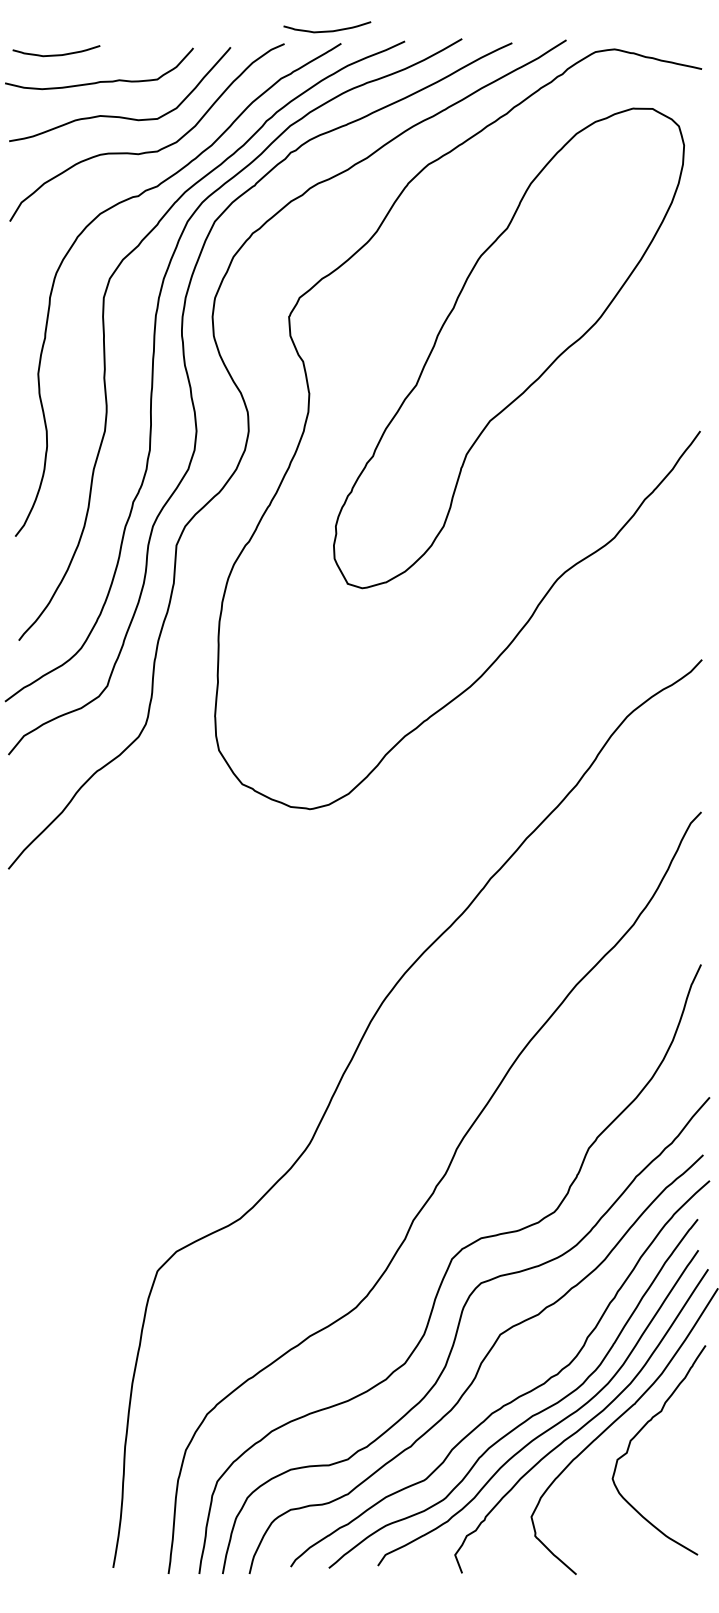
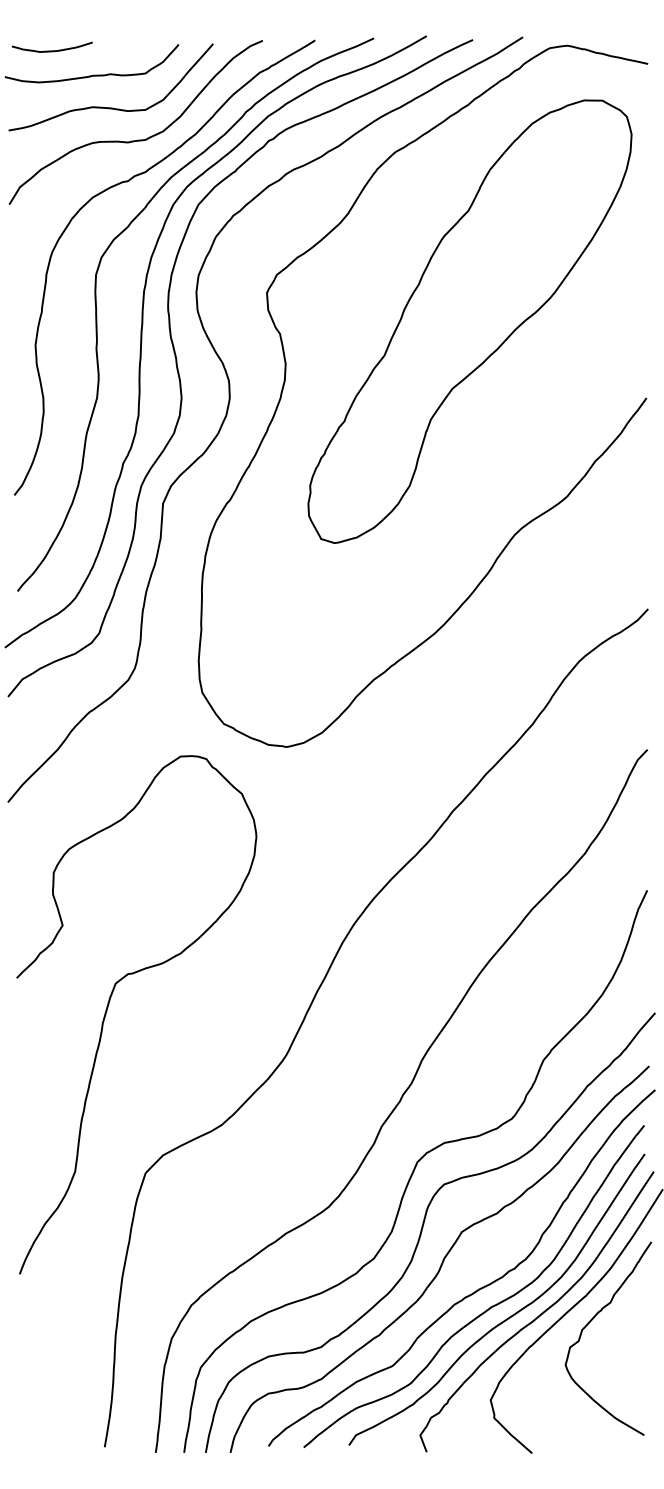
curve: (326, 30) -> (301, 28), removed
curve: (118, 1088) -> (109, 1004), added

